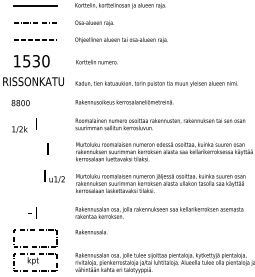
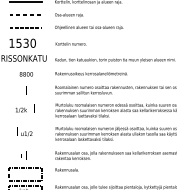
text: (20, 103) -> (26, 74), moved
text: (19, 129) -> (21, 110), moved
text: (54, 176) -> (24, 131), moved

